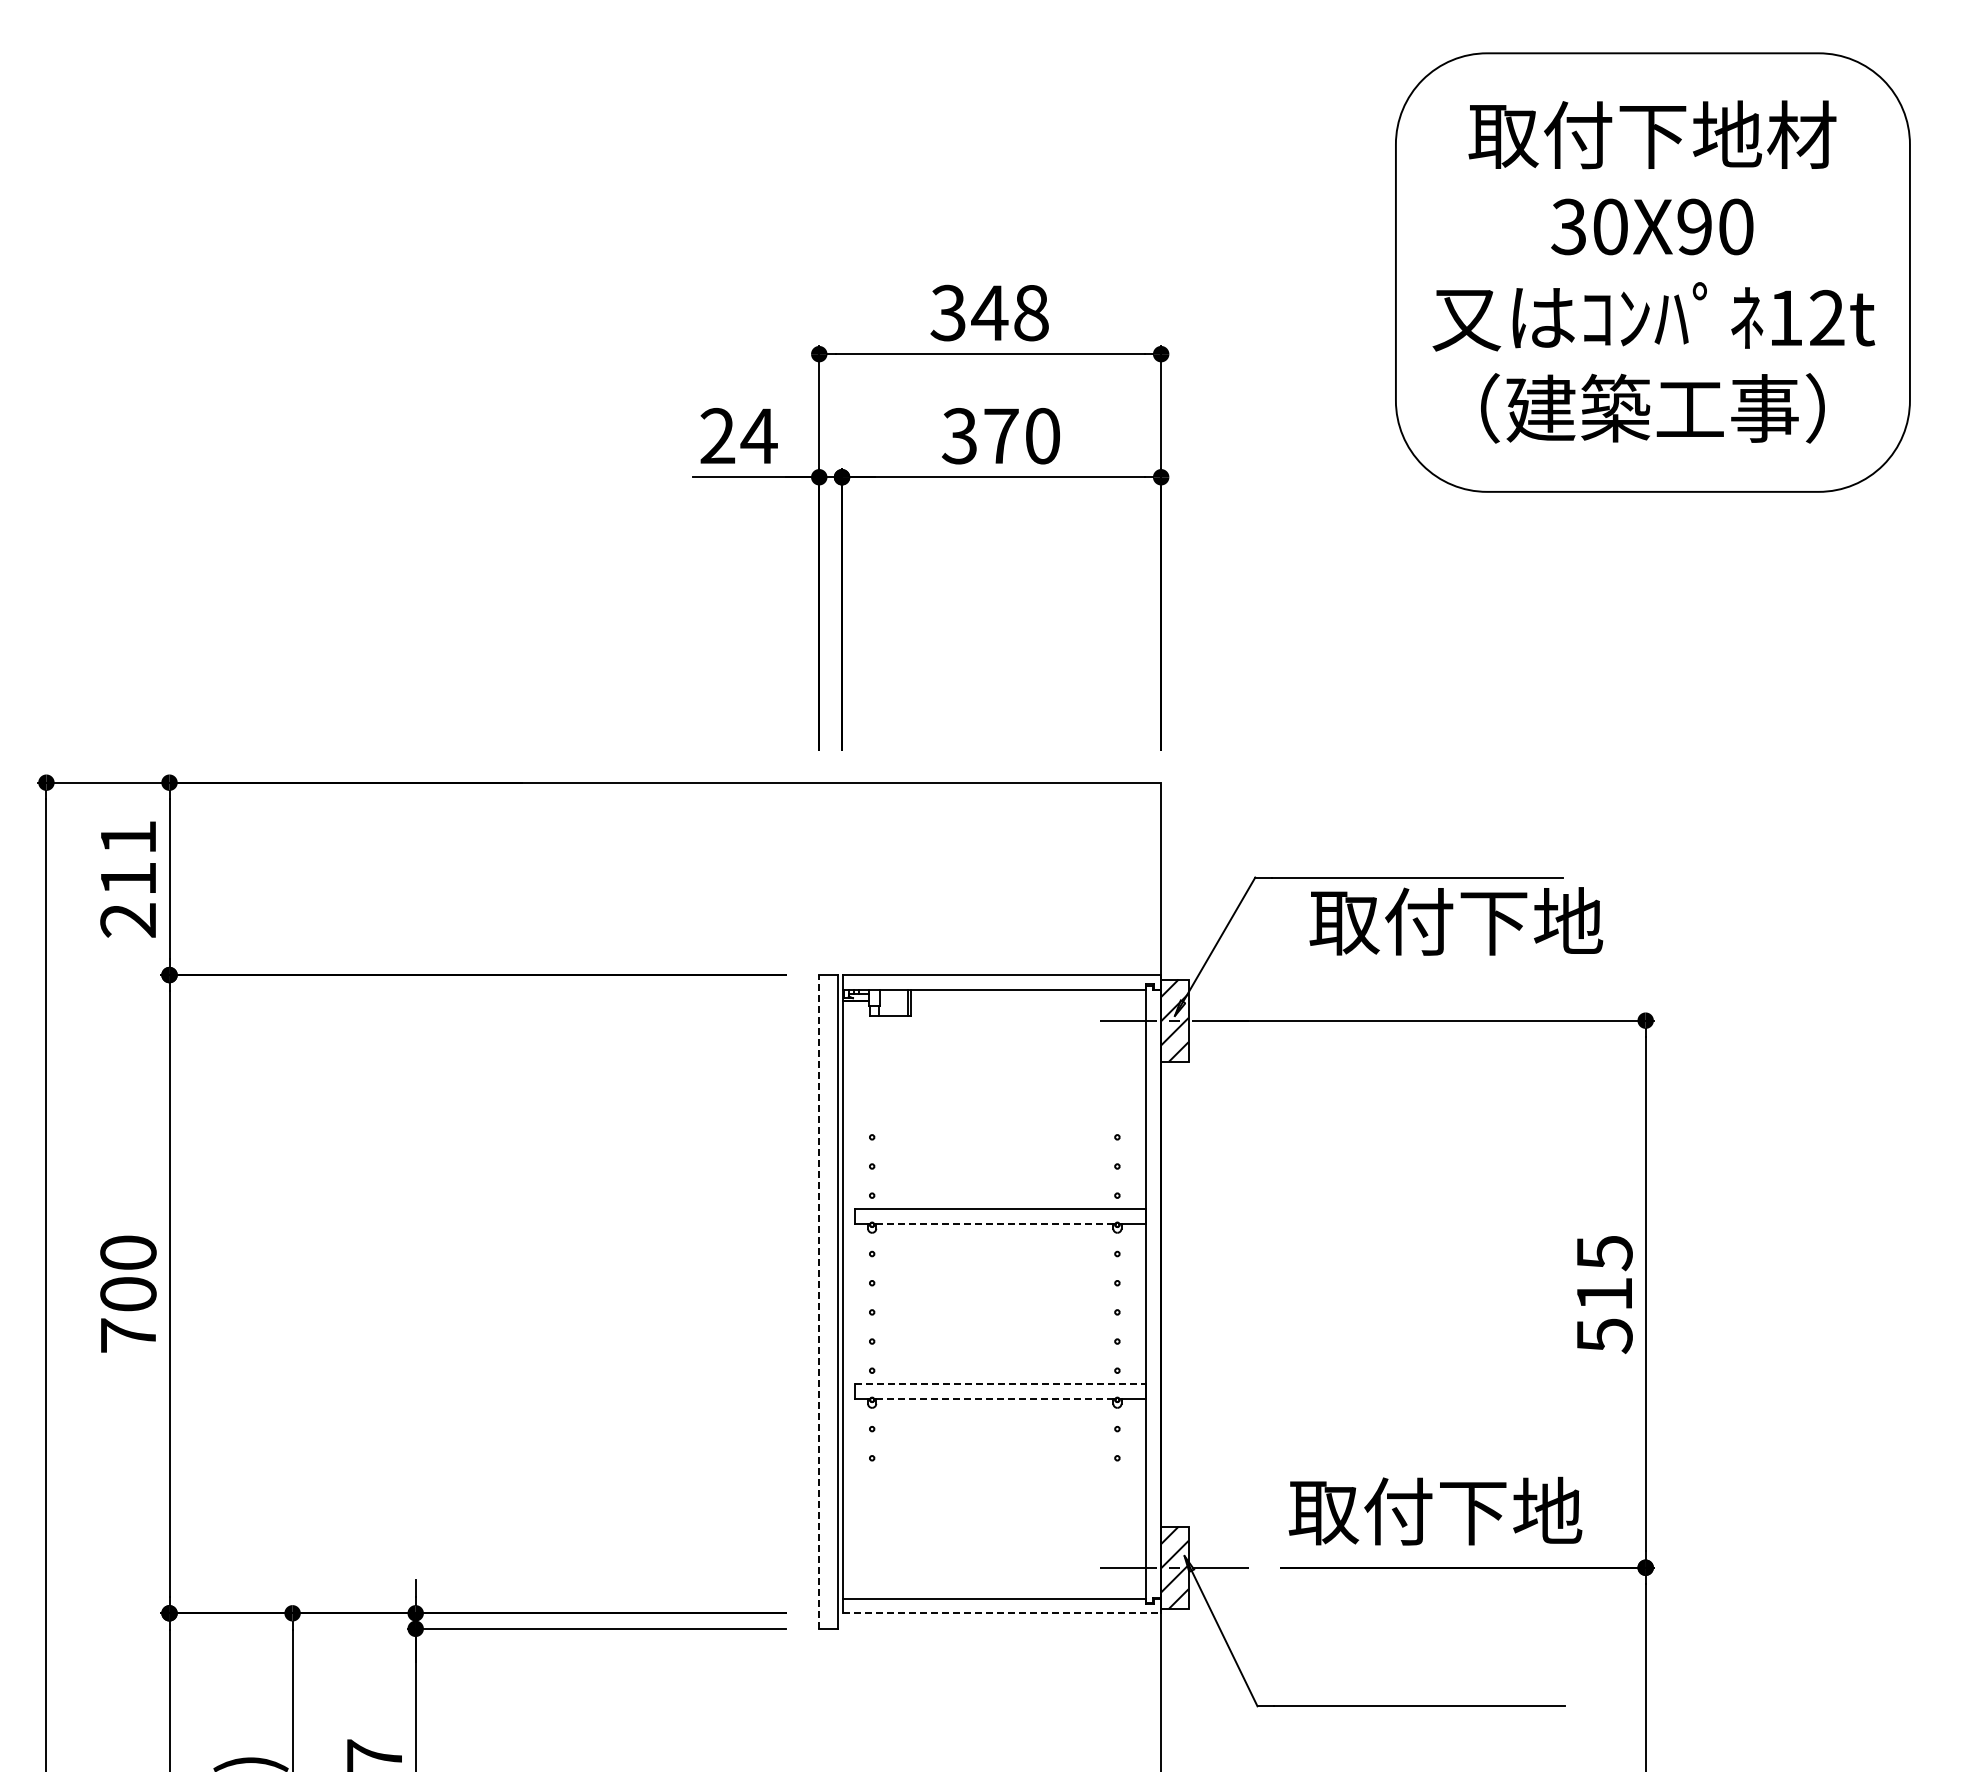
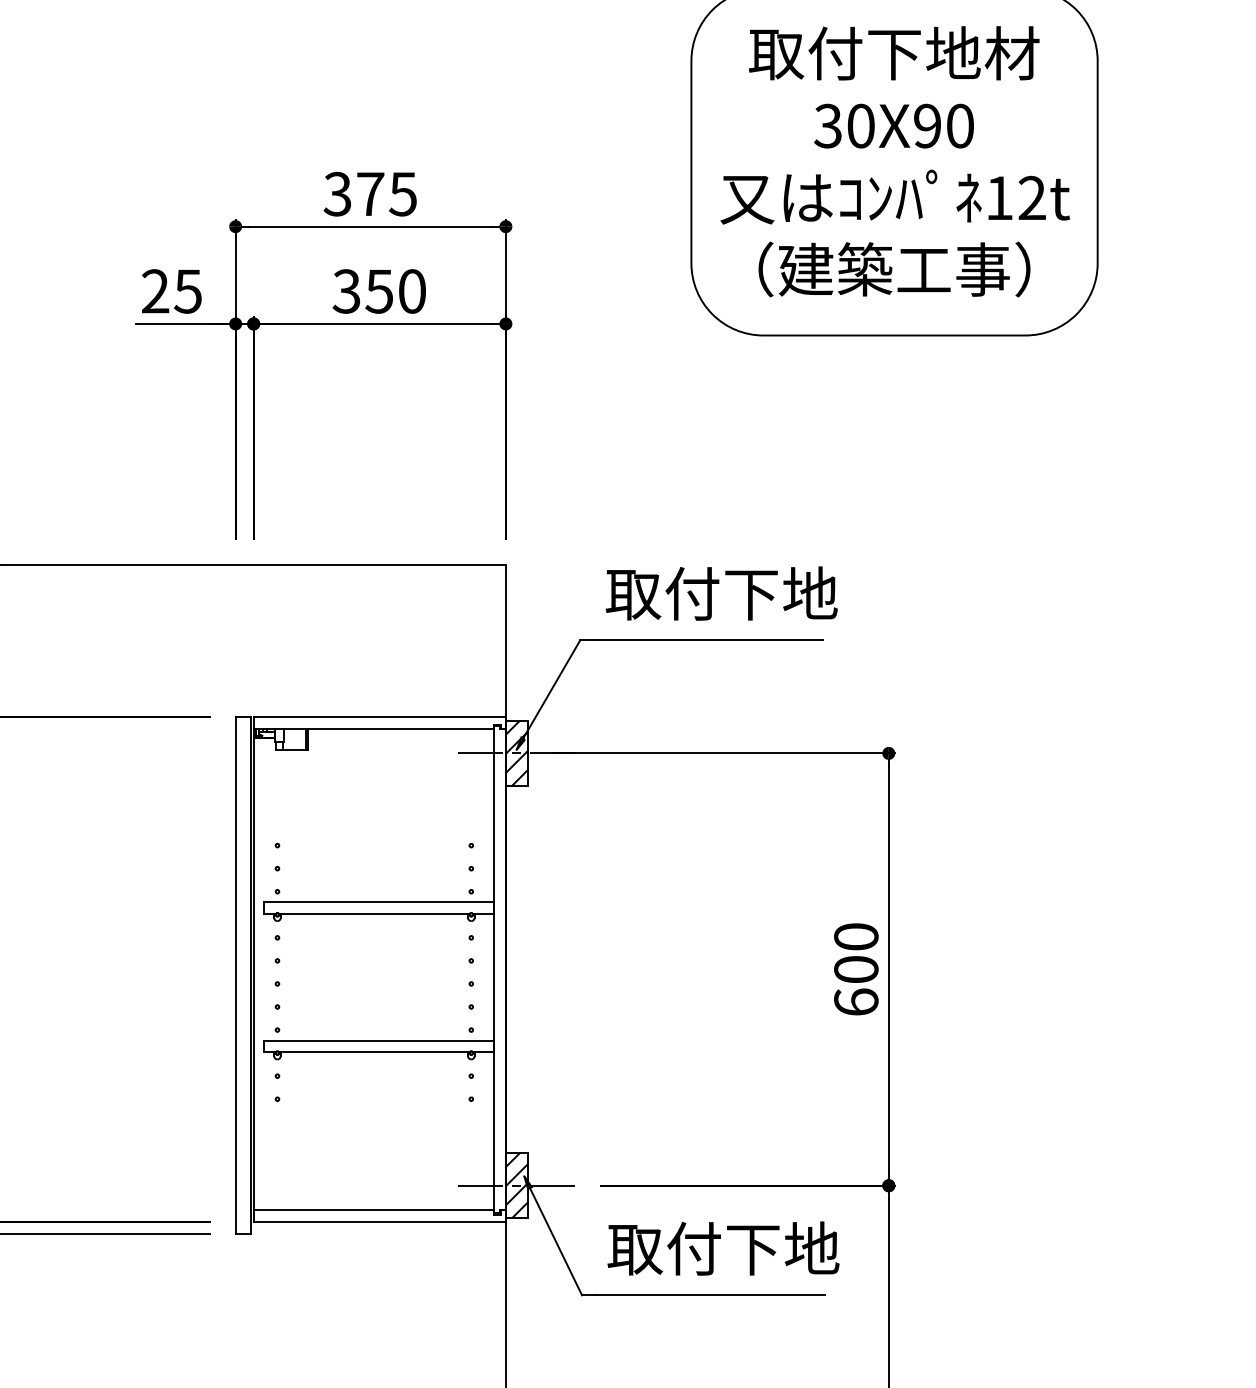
text: (1009, 313) -> (386, 194), 348 -> 375
text: (758, 436) -> (187, 291), 24 -> 25
text: (1000, 436) -> (378, 291), 370 -> 350
text: (1456, 921) -> (721, 593), moved
line: (994, 1223) -> (374, 913), dashed -> solid
text: (1604, 1294) -> (856, 969), 515 -> 600
line: (819, 1301) -> (235, 975), dashed -> solid
line: (1000, 1384) -> (378, 1040), dashed -> solid
line: (994, 1398) -> (374, 1052), dashed -> solid
text: (1435, 1510) -> (723, 1248), moved
line: (1002, 1613) -> (380, 1221), dashed -> solid

